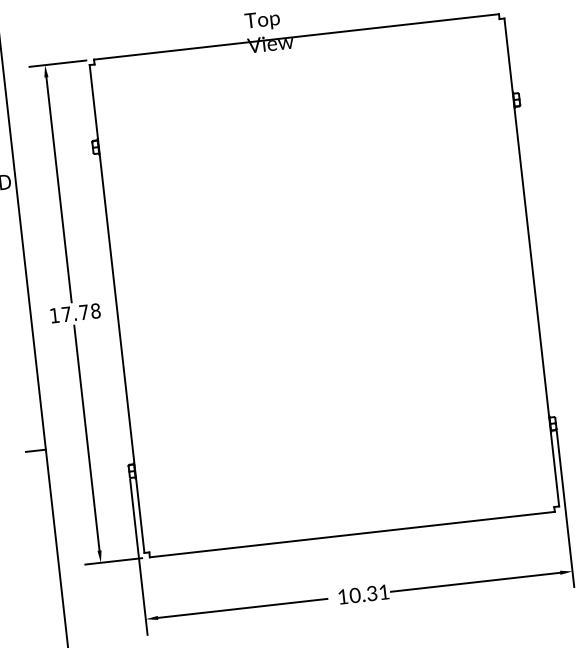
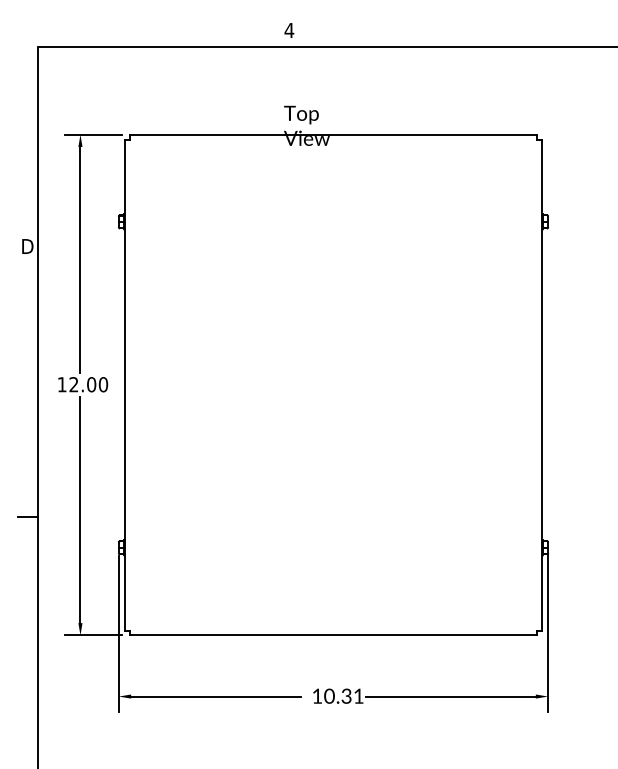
text: (80, 312) -> (88, 384), 17.78 -> 12.00

